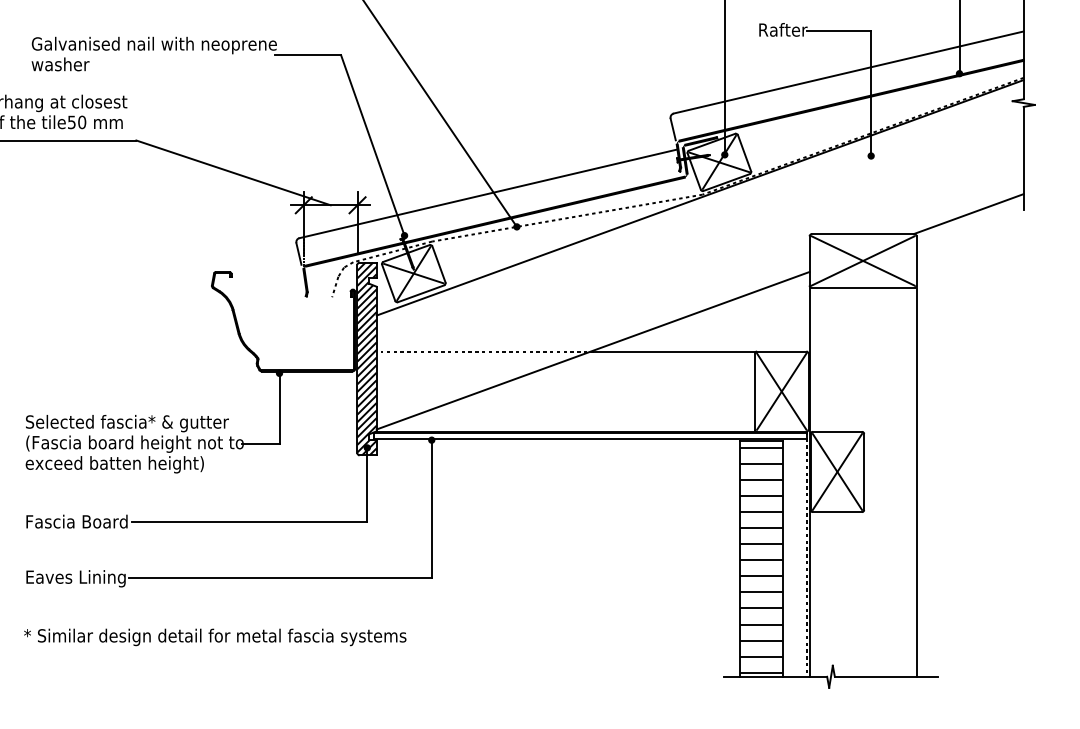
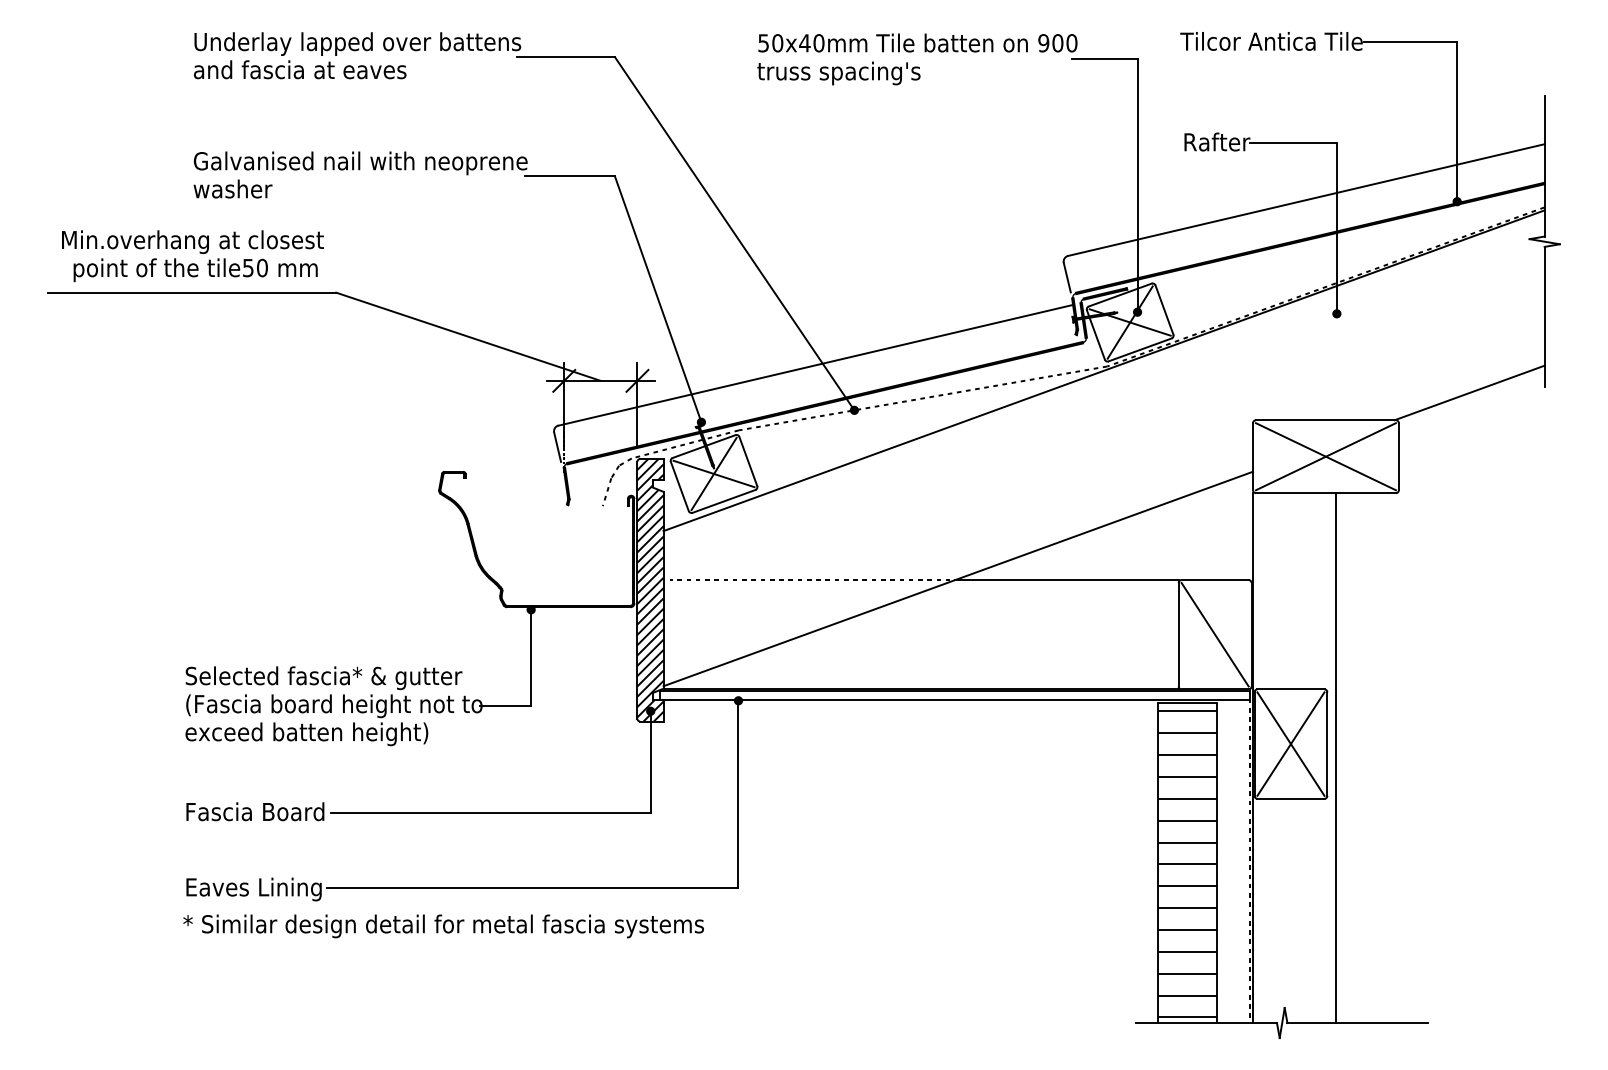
line: (781, 391) -> (1214, 634), removed
line: (916, 482) -> (1335, 758), moved
text: (215, 637) -> (443, 926), moved

